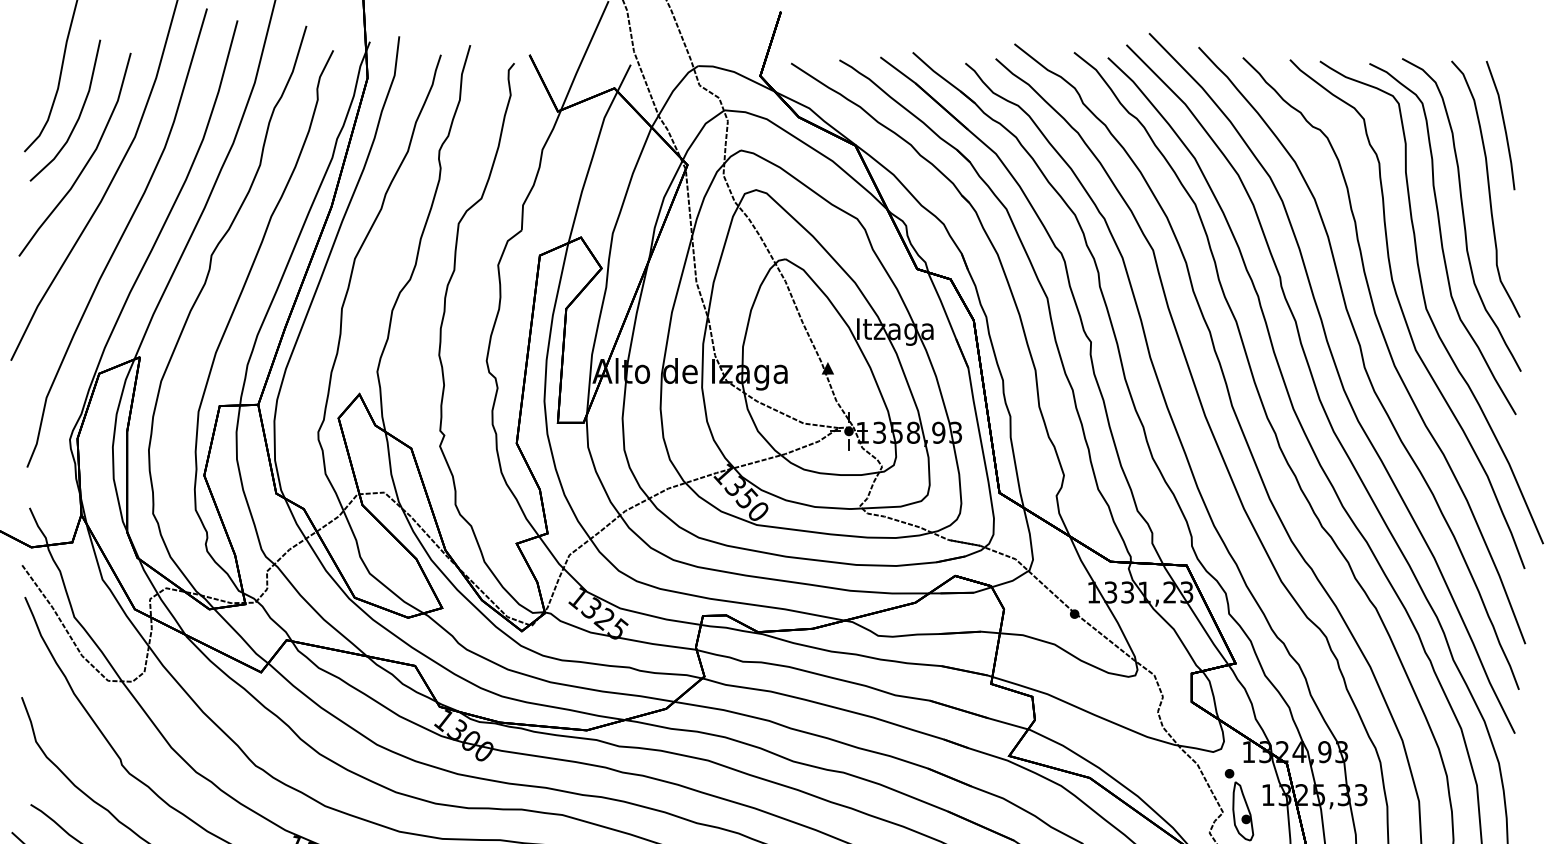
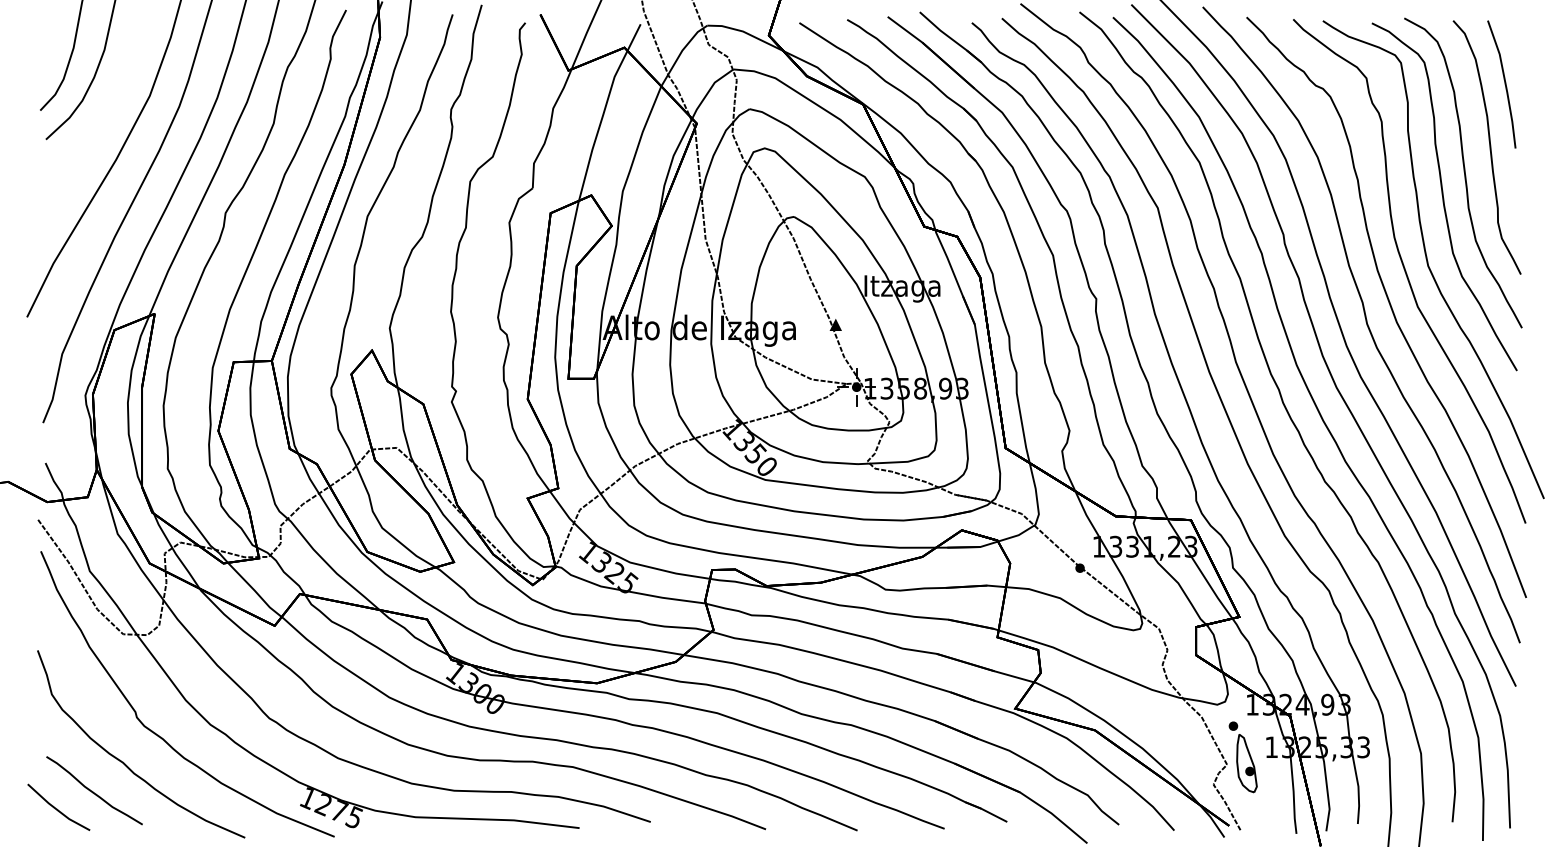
curve: (87, 160) -> (102, 119), removed

